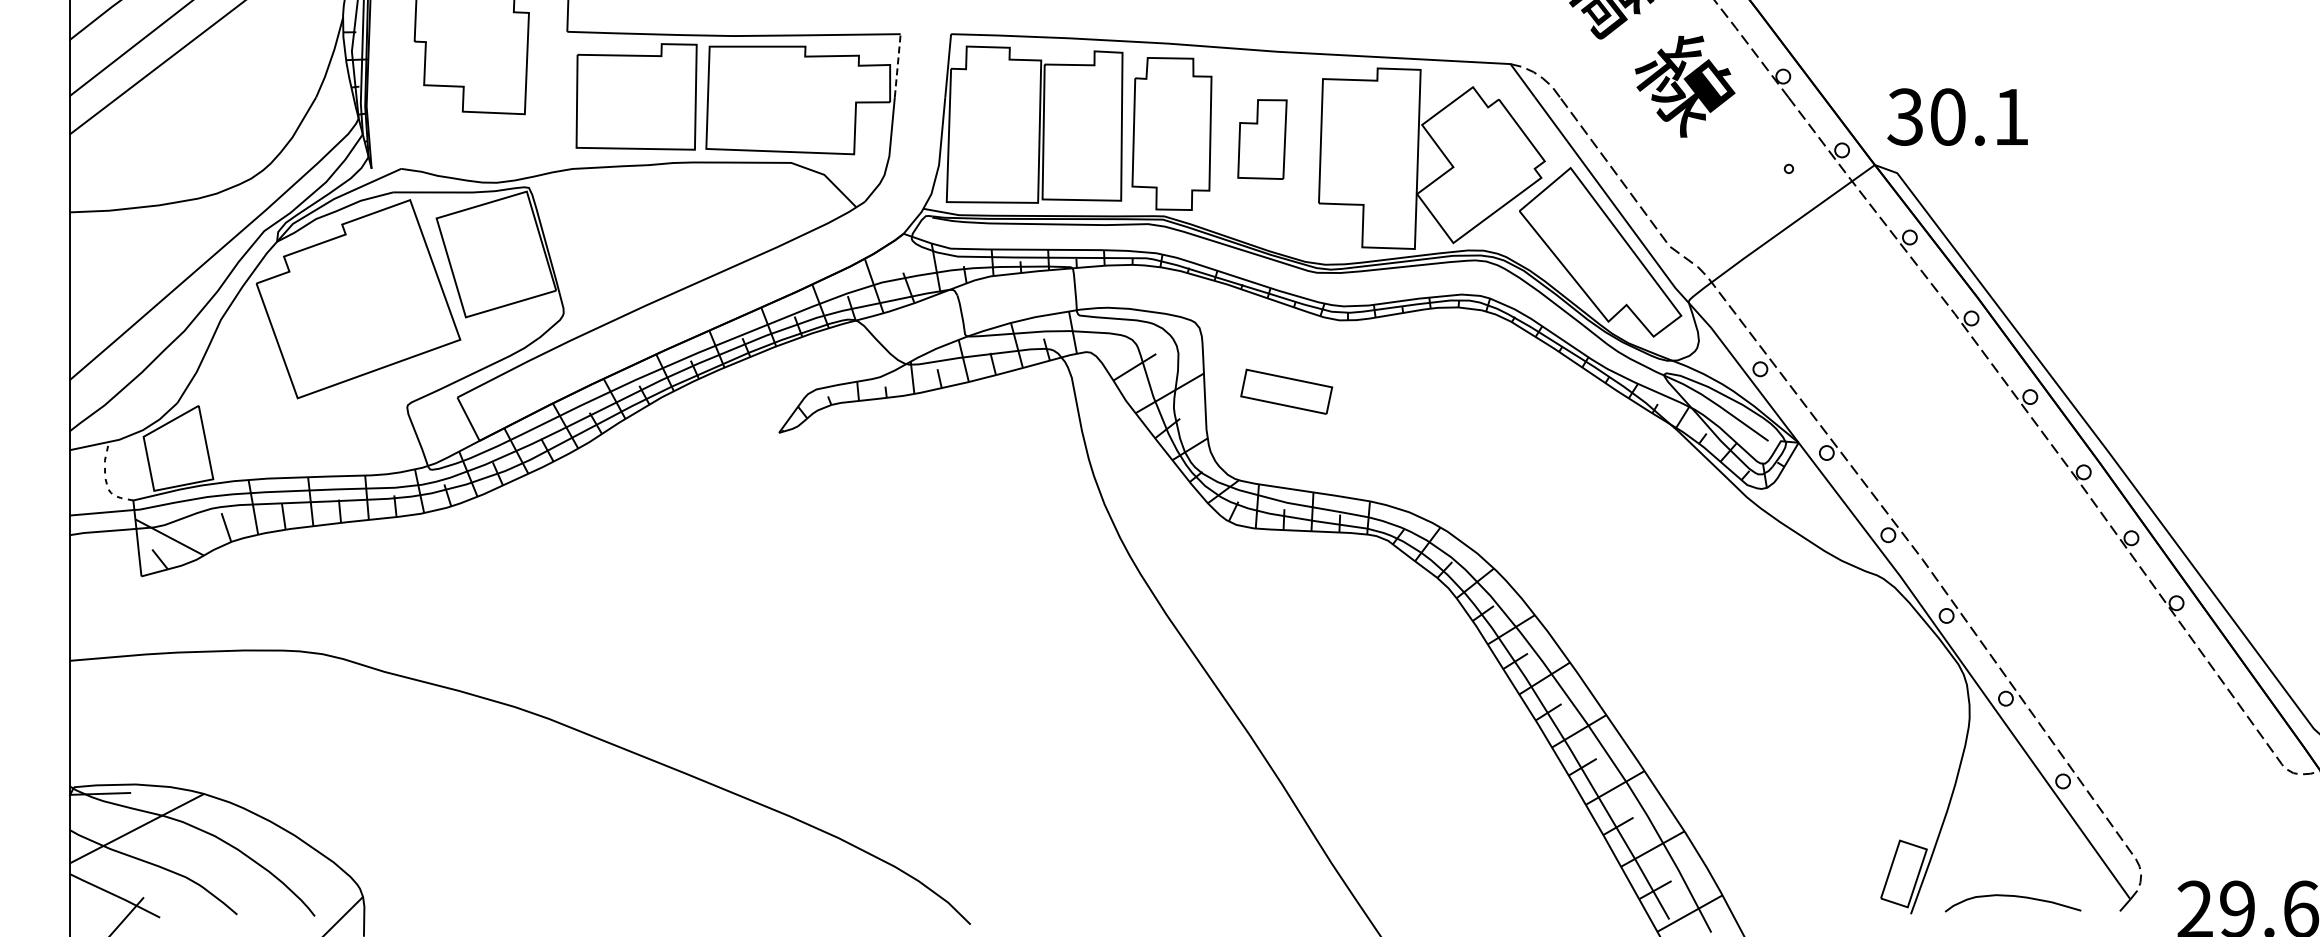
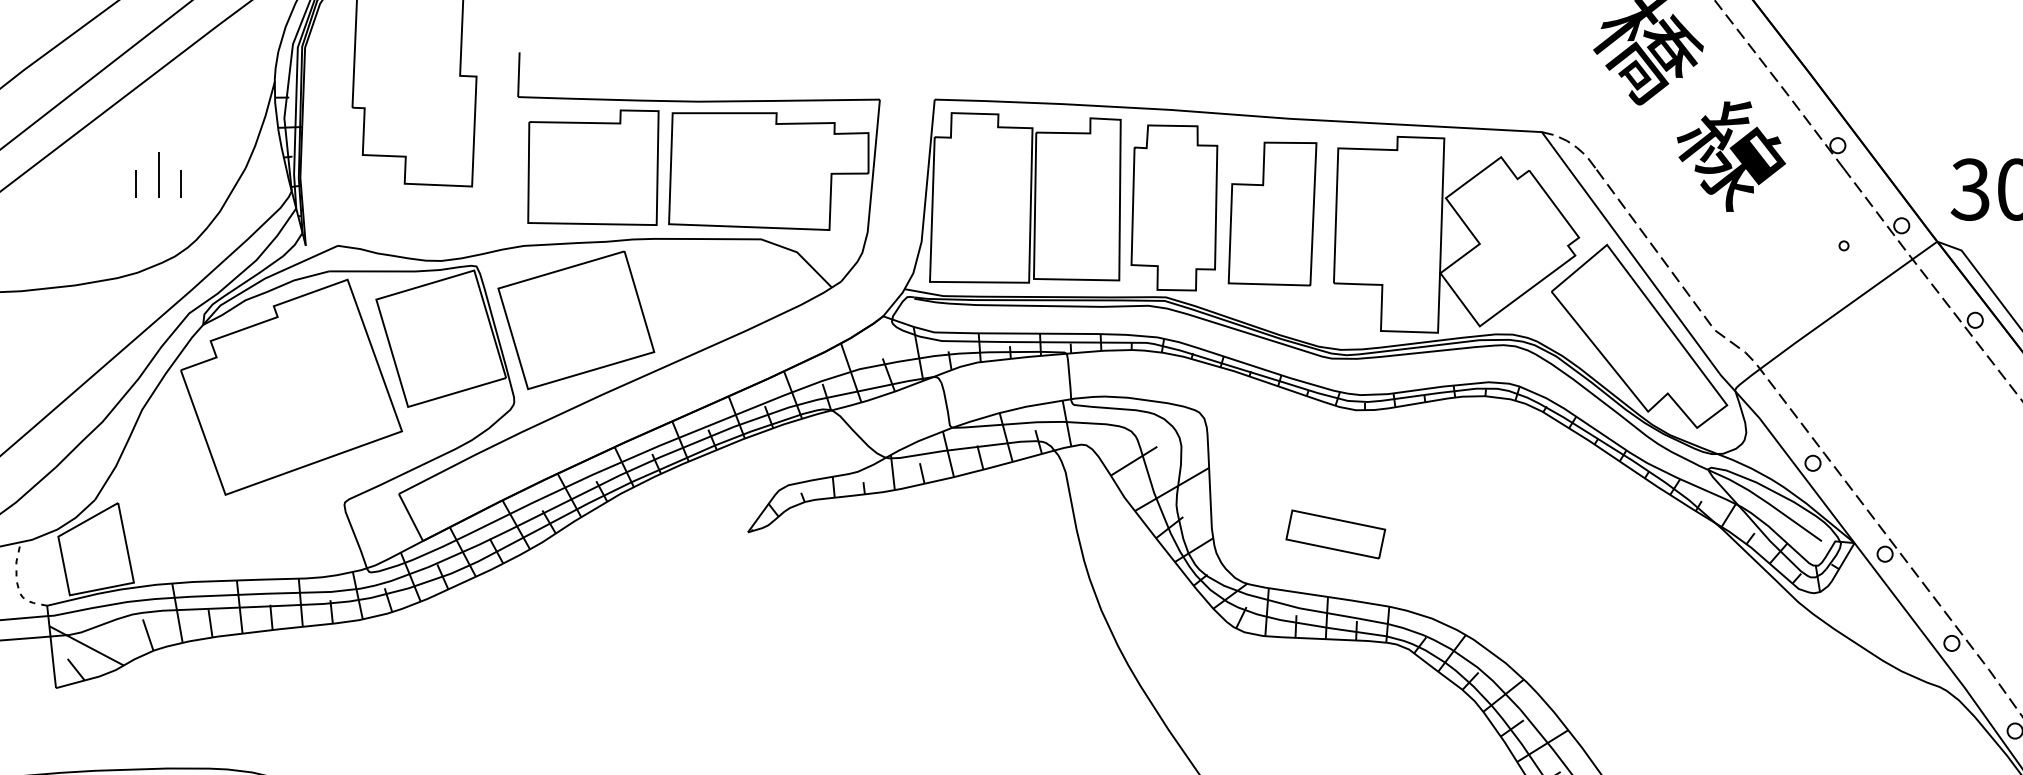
line: (897, 65) -> (876, 133), dashed -> solid
part: (235, 103) -> (158, 174), added
part: (1262, 139) -> (1272, 213), size x1.67
part: (620, 237) -> (575, 320), added
part: (1286, 391) -> (1335, 534), moved

